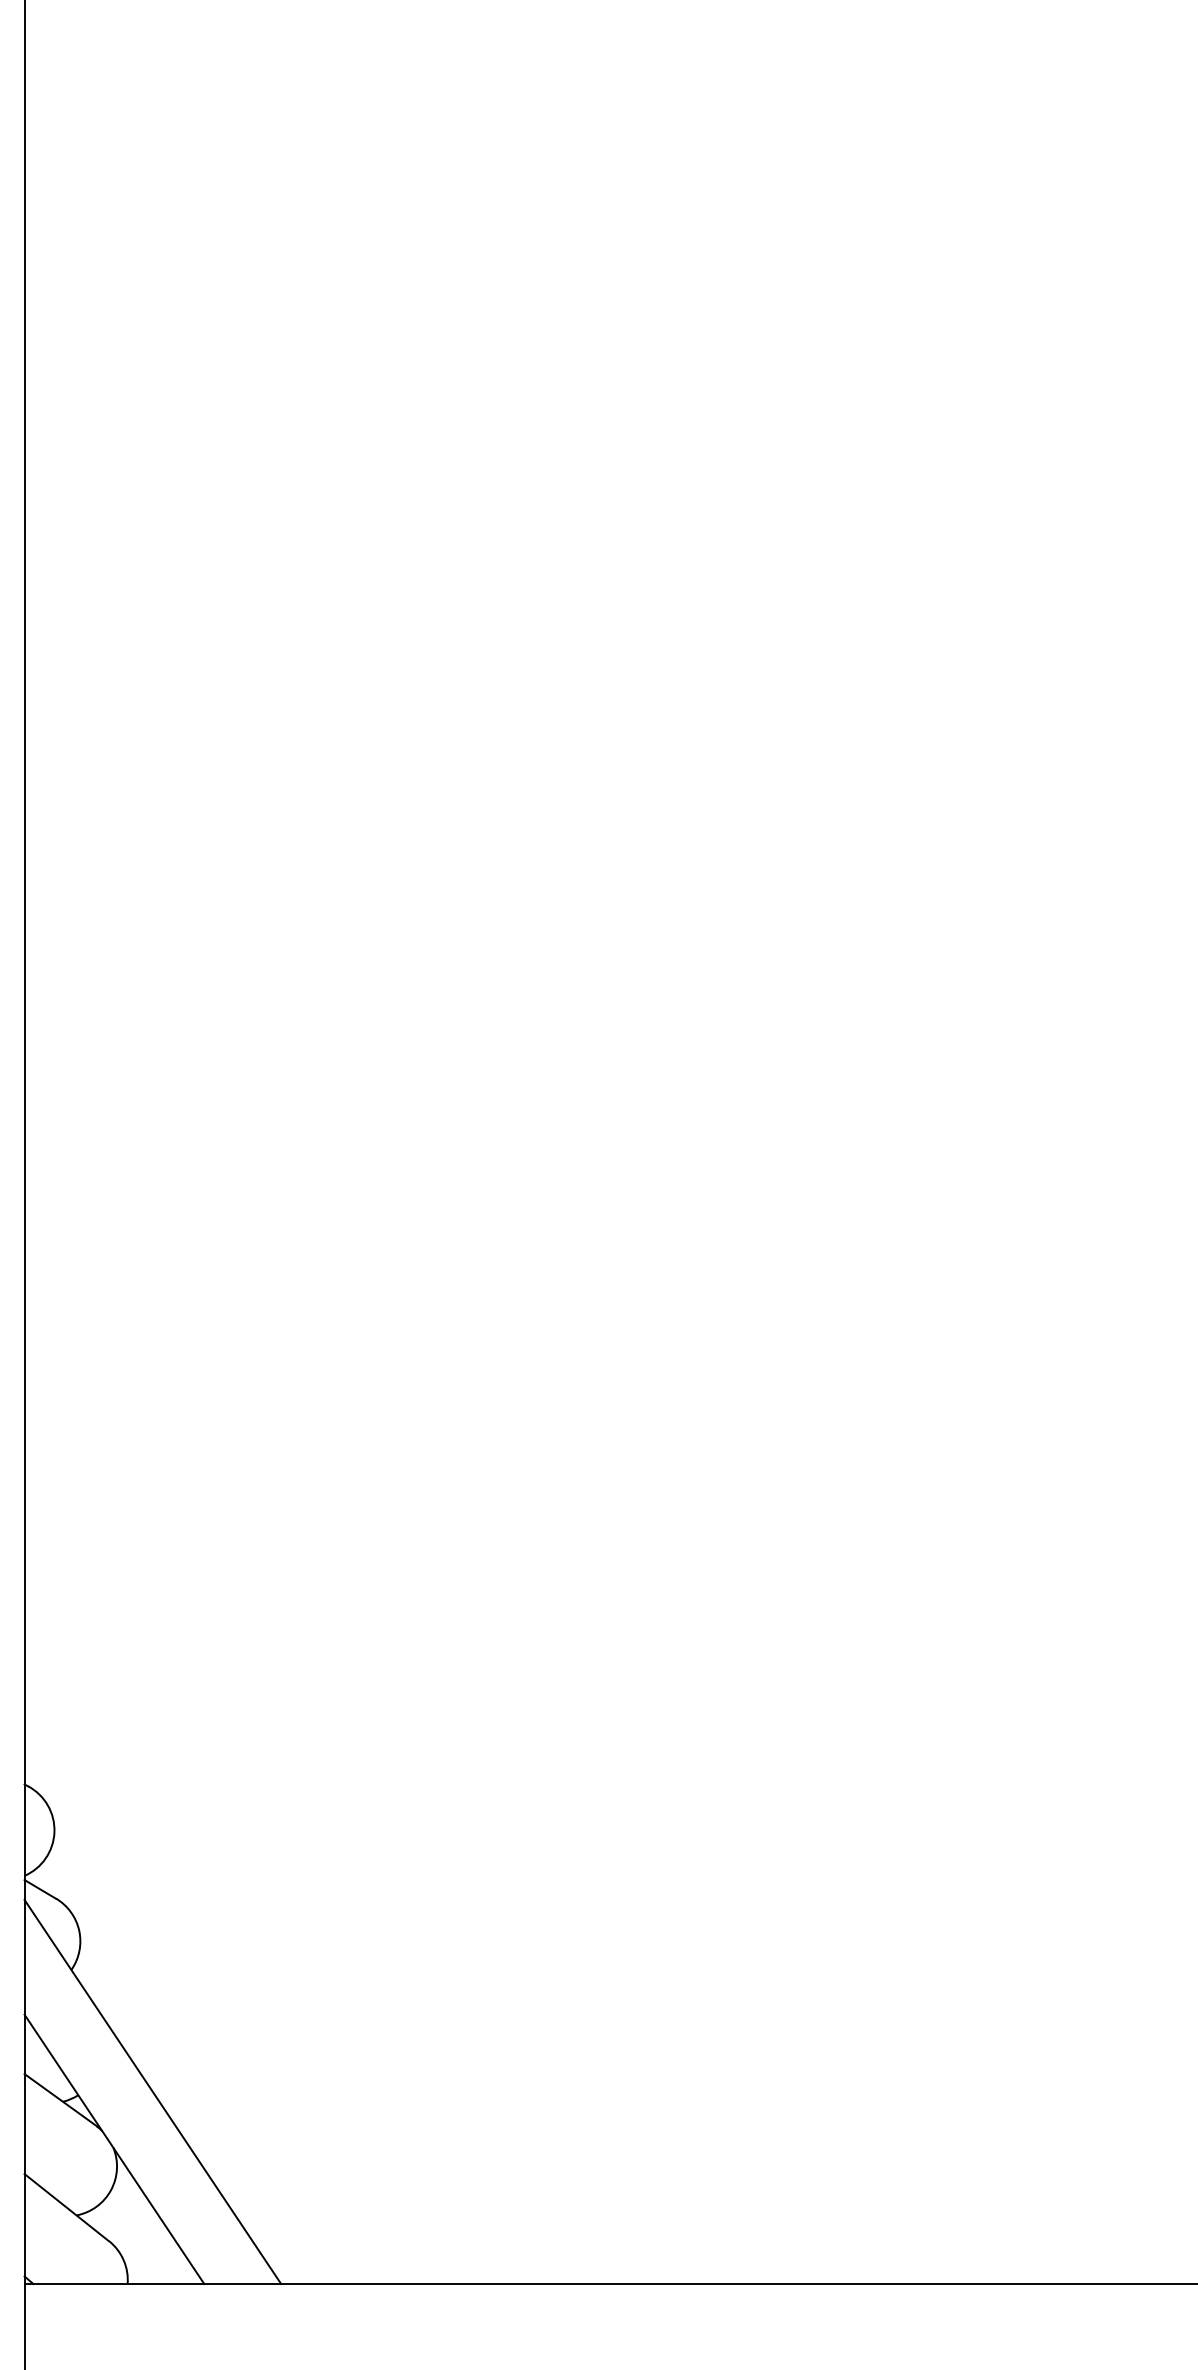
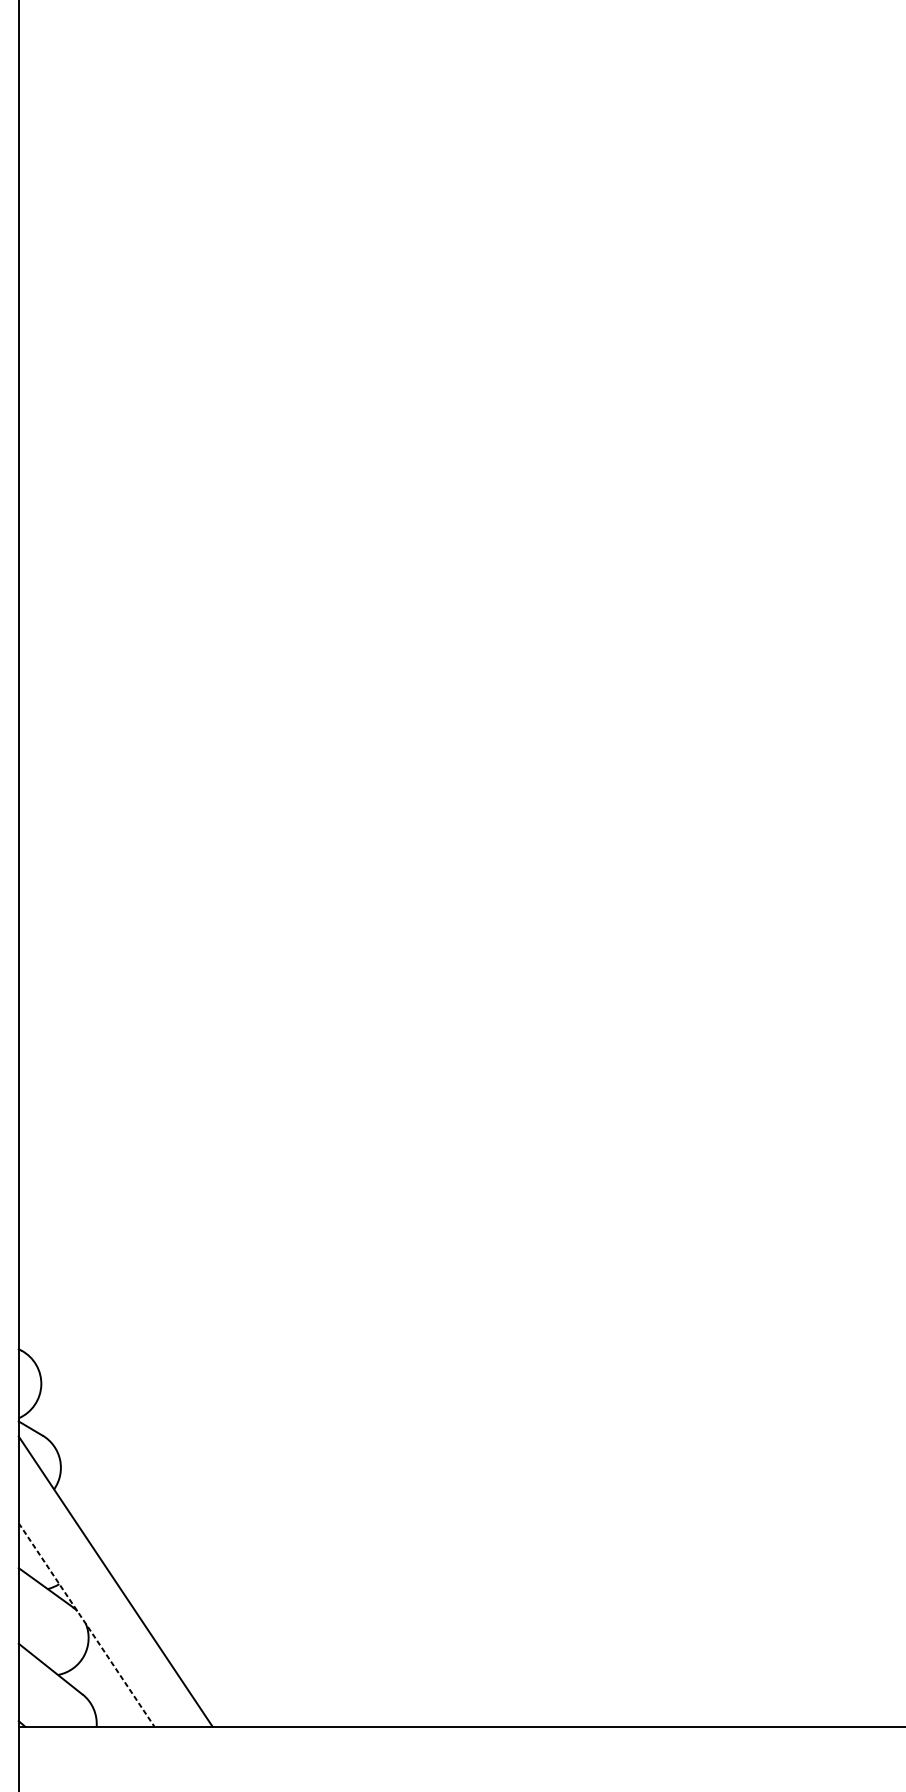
line: (114, 2149) -> (86, 1625), solid -> dashed

